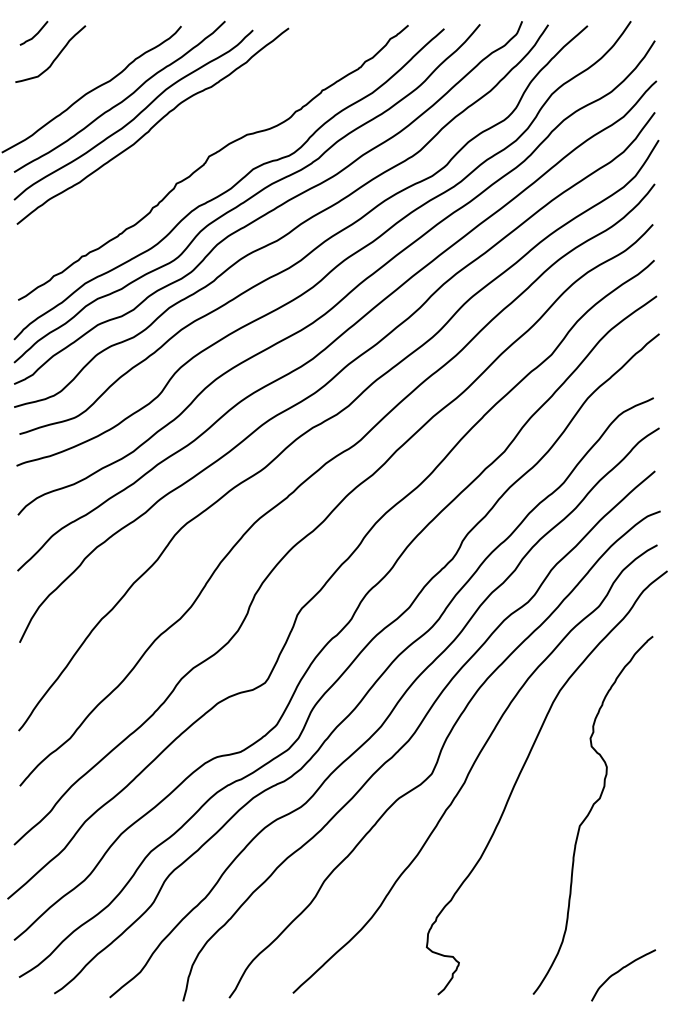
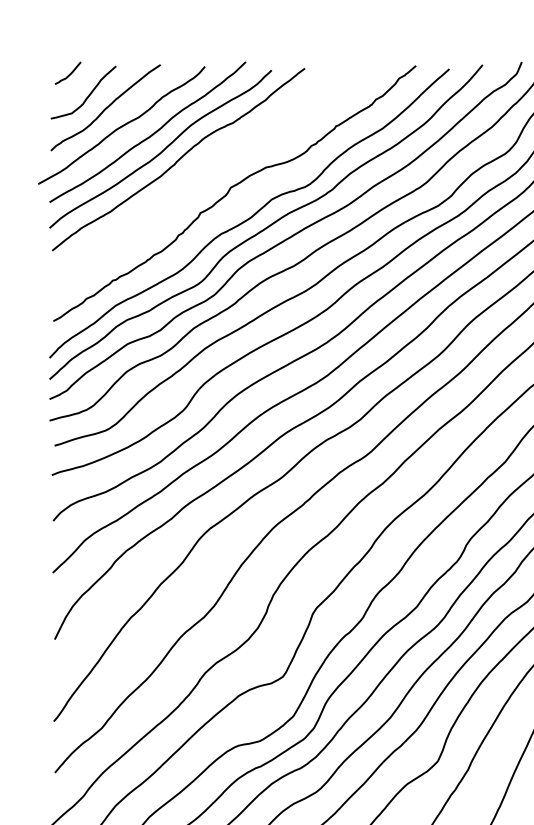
curve: (74, 70) -> (105, 107), added

